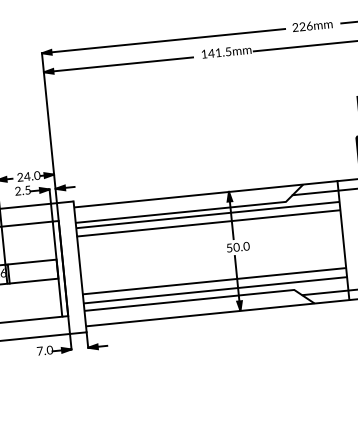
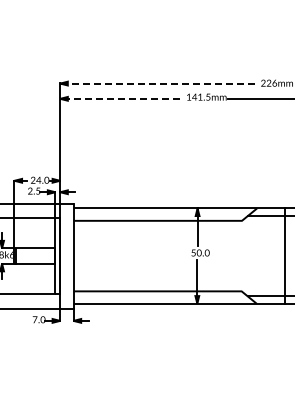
line: (163, 41) -> (157, 83), solid -> dashed
line: (117, 64) -> (119, 98), solid -> dashed
line: (208, 215) -> (179, 225), removed
line: (208, 223) -> (178, 231), removed
line: (213, 281) -> (178, 278), removed
line: (214, 290) -> (178, 285), removed

